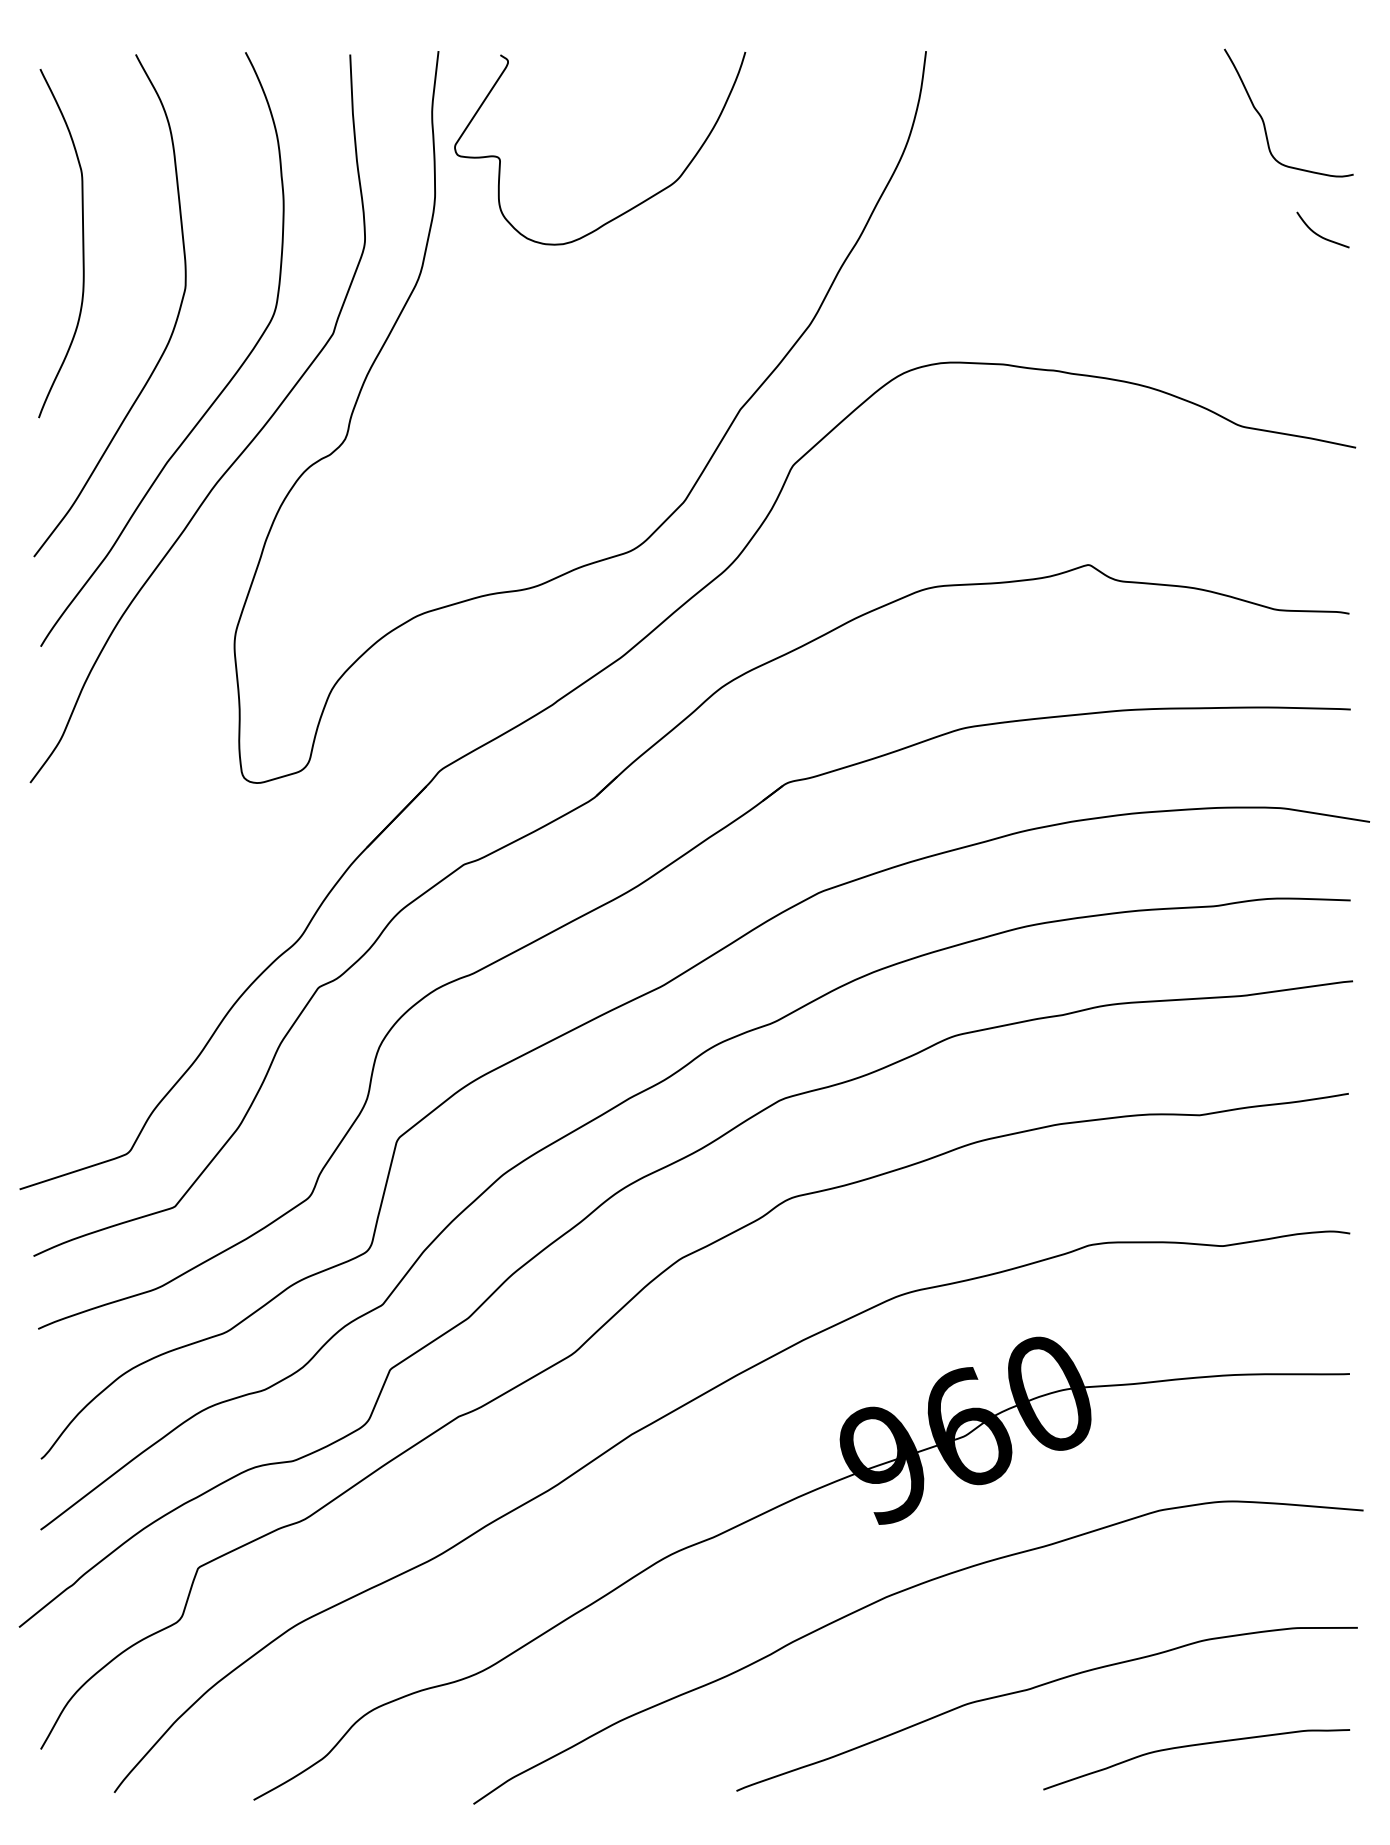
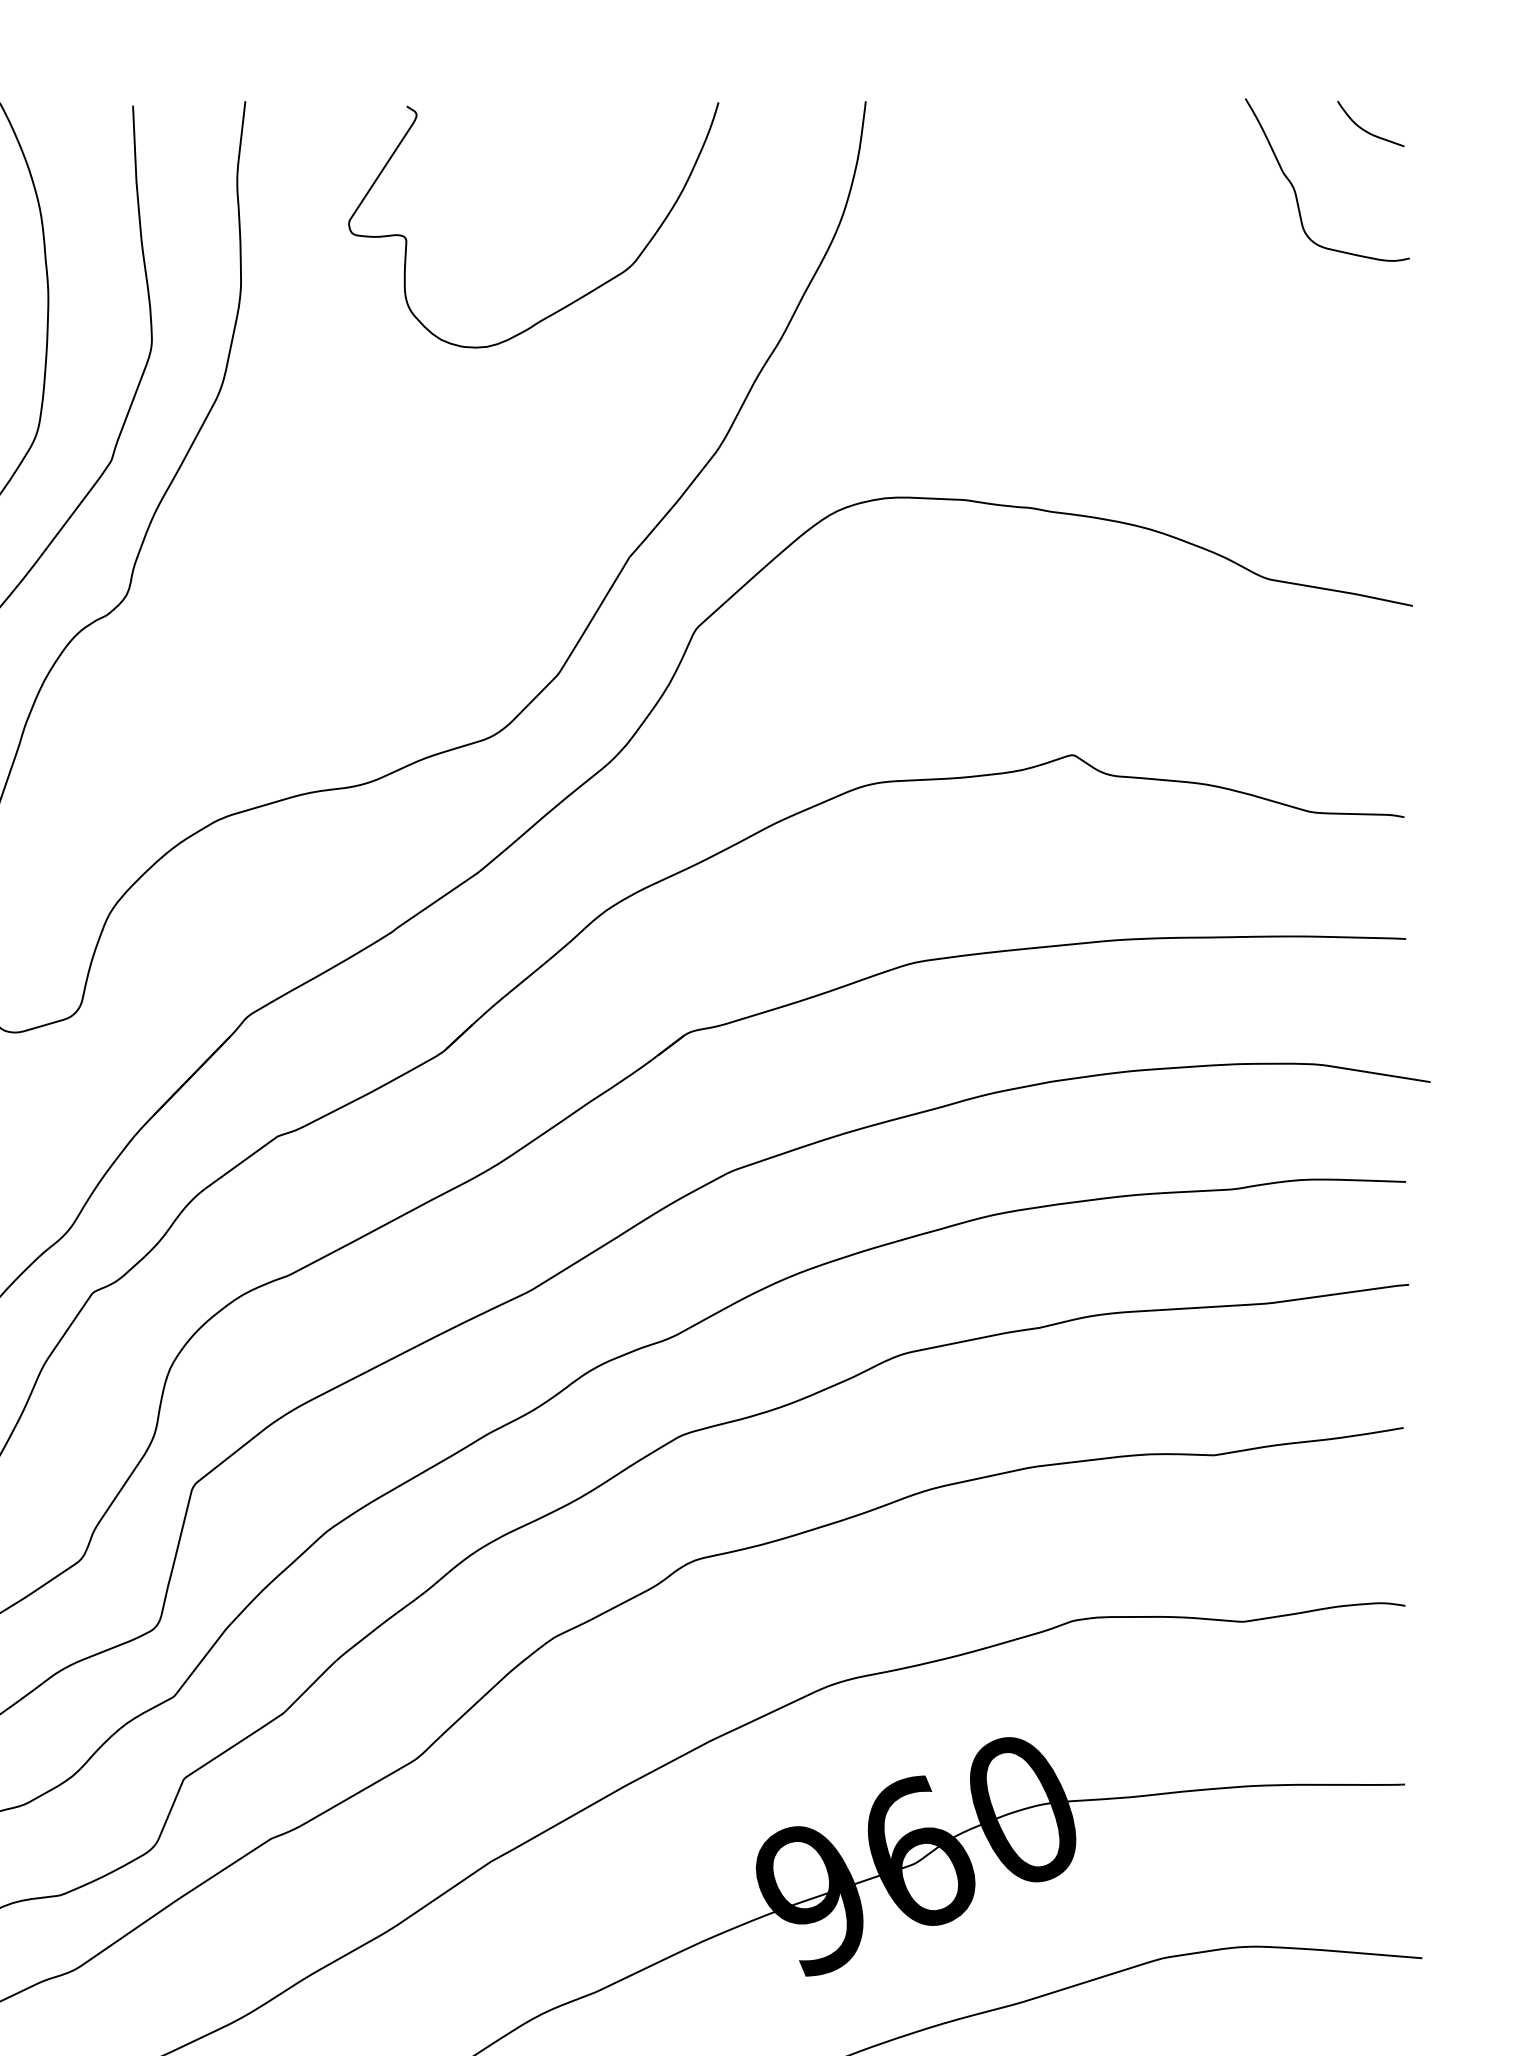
curve: (633, 206) -> (576, 298), moved
curve: (1319, 234) -> (1366, 129), moved

